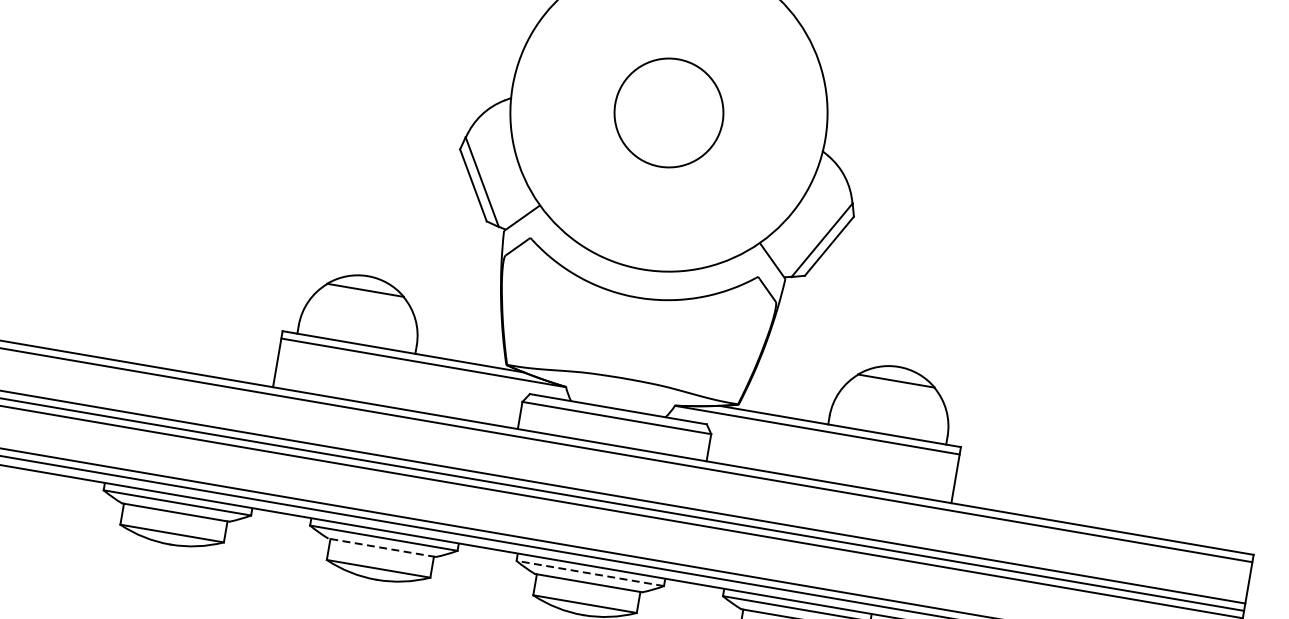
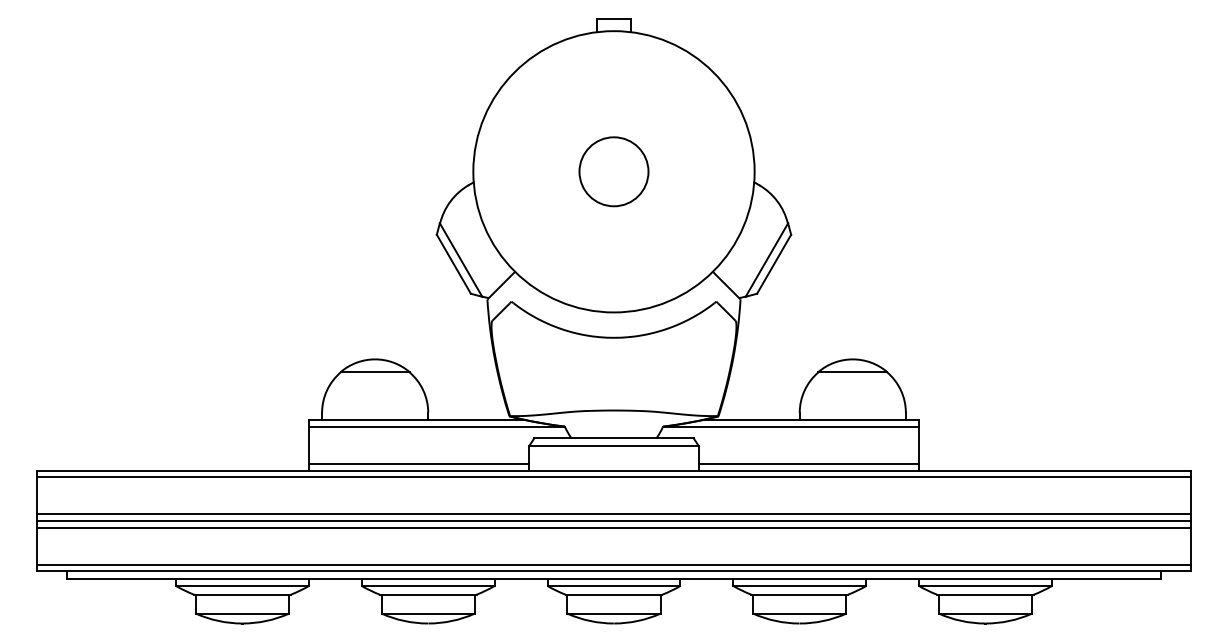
circle: (668, 112) -> (613, 171), size x0.71
line: (396, 400) -> (418, 463), added
line: (829, 474) -> (808, 463), added
line: (381, 547) -> (427, 594), dashed -> solid
line: (589, 573) -> (613, 586), dashed -> solid

